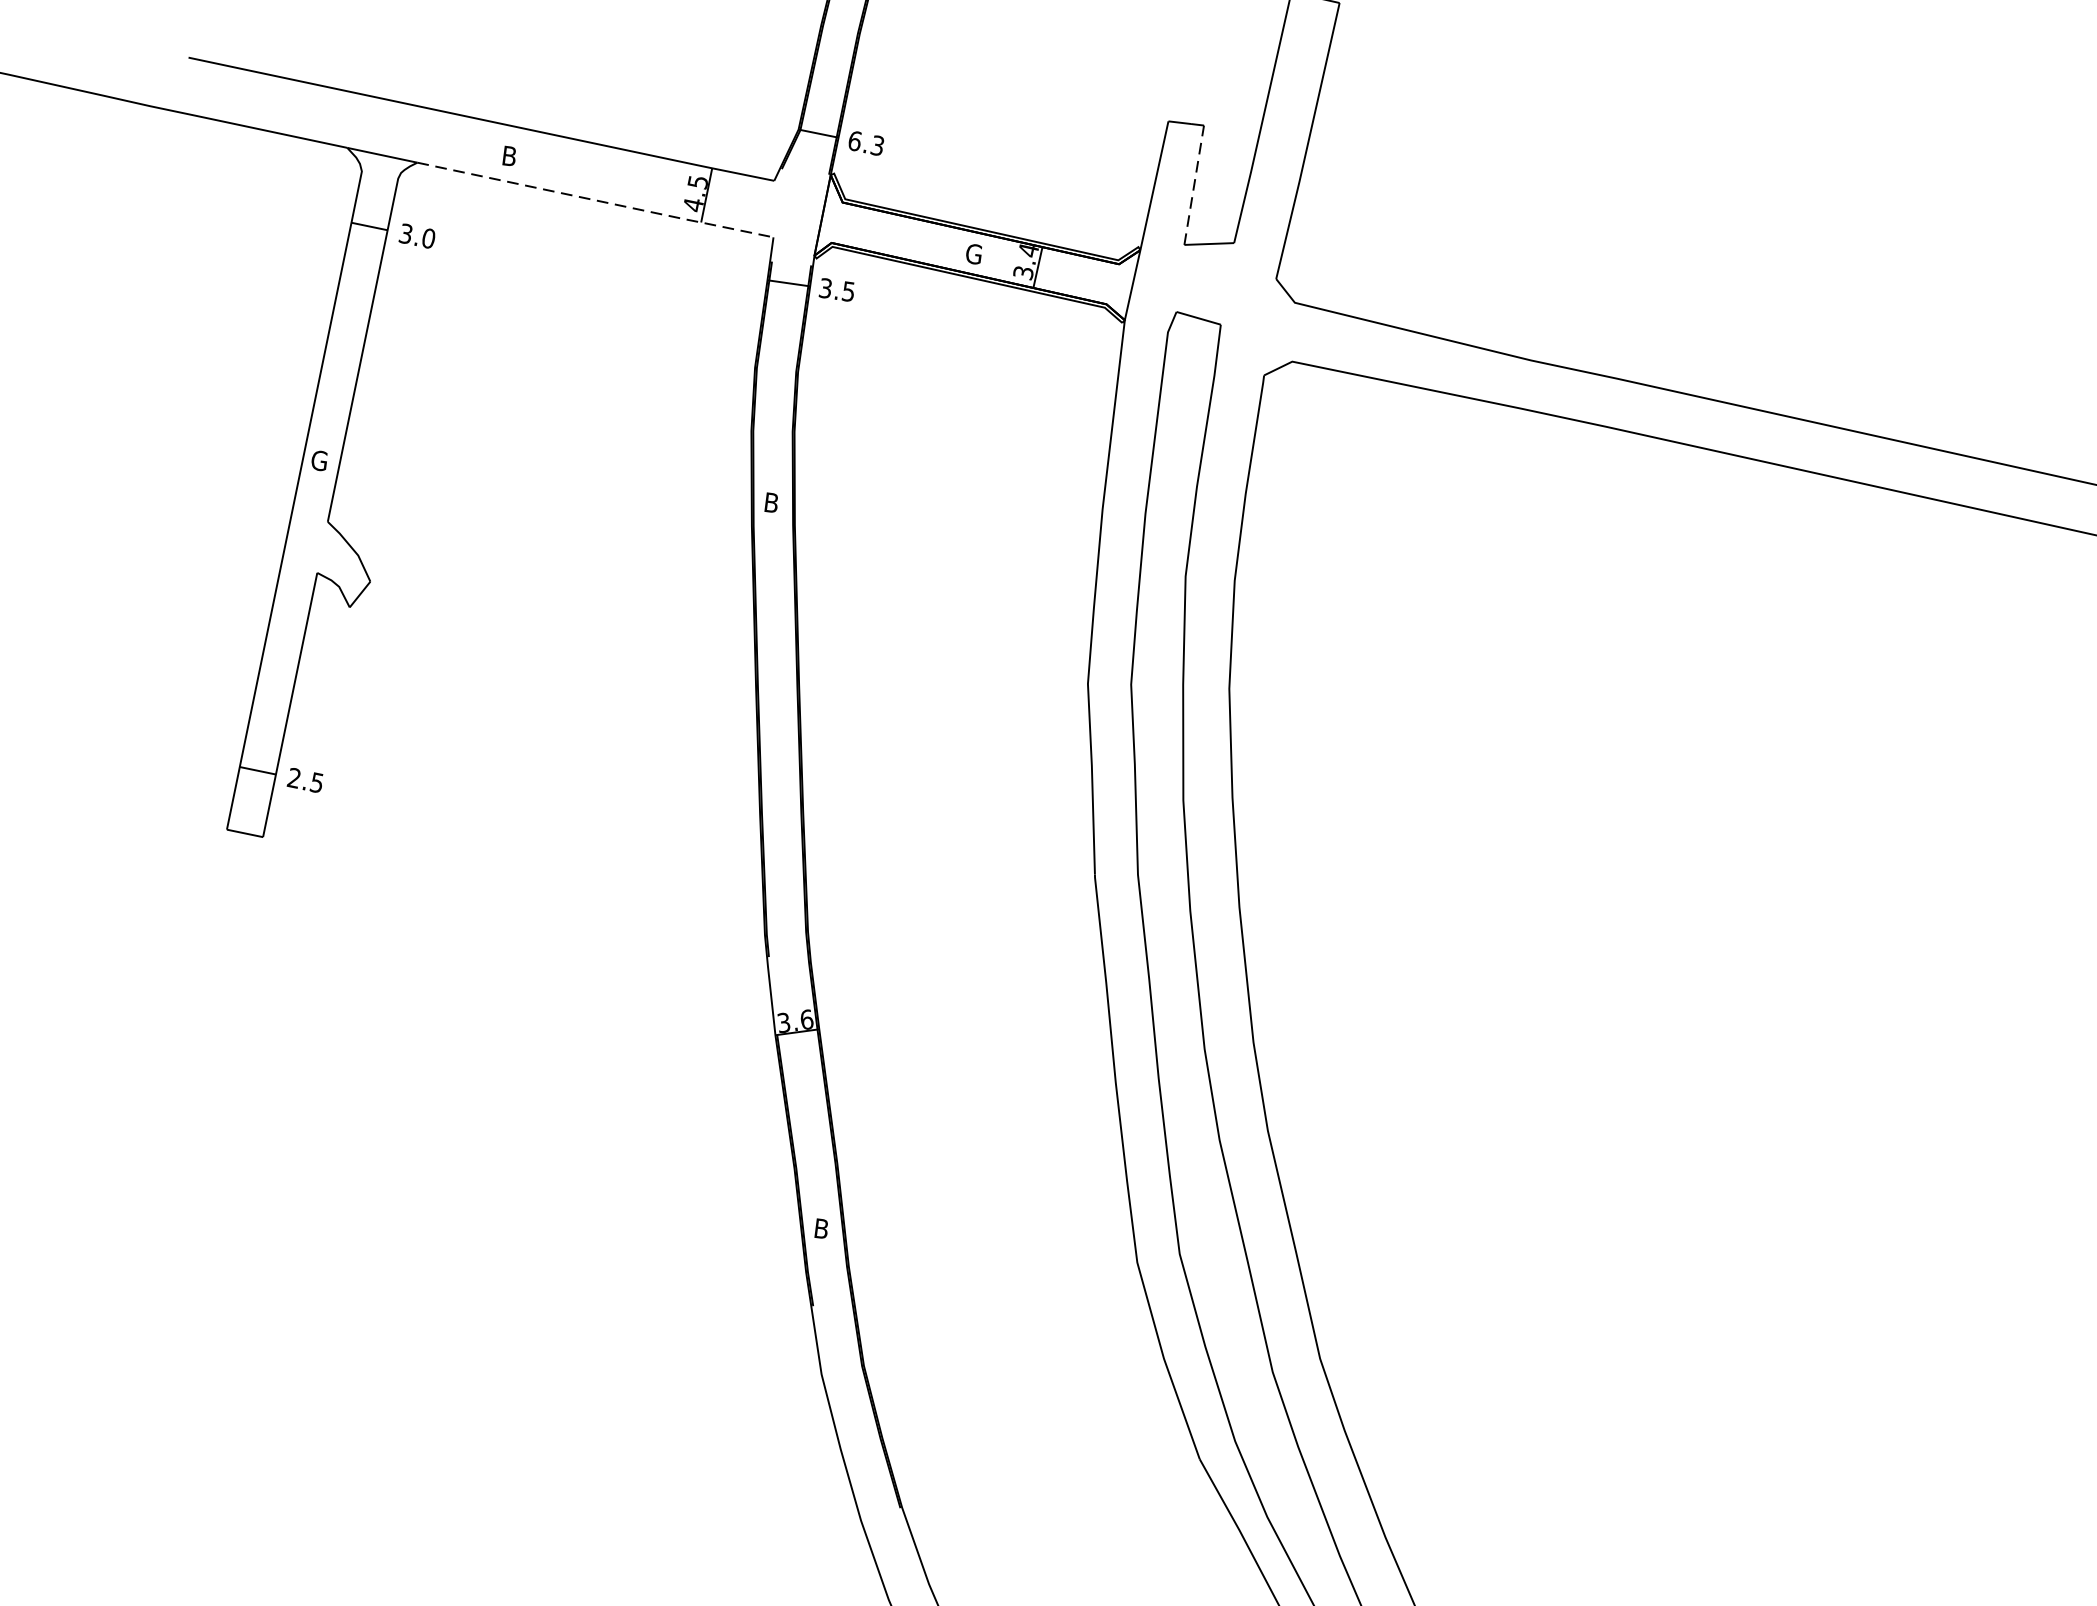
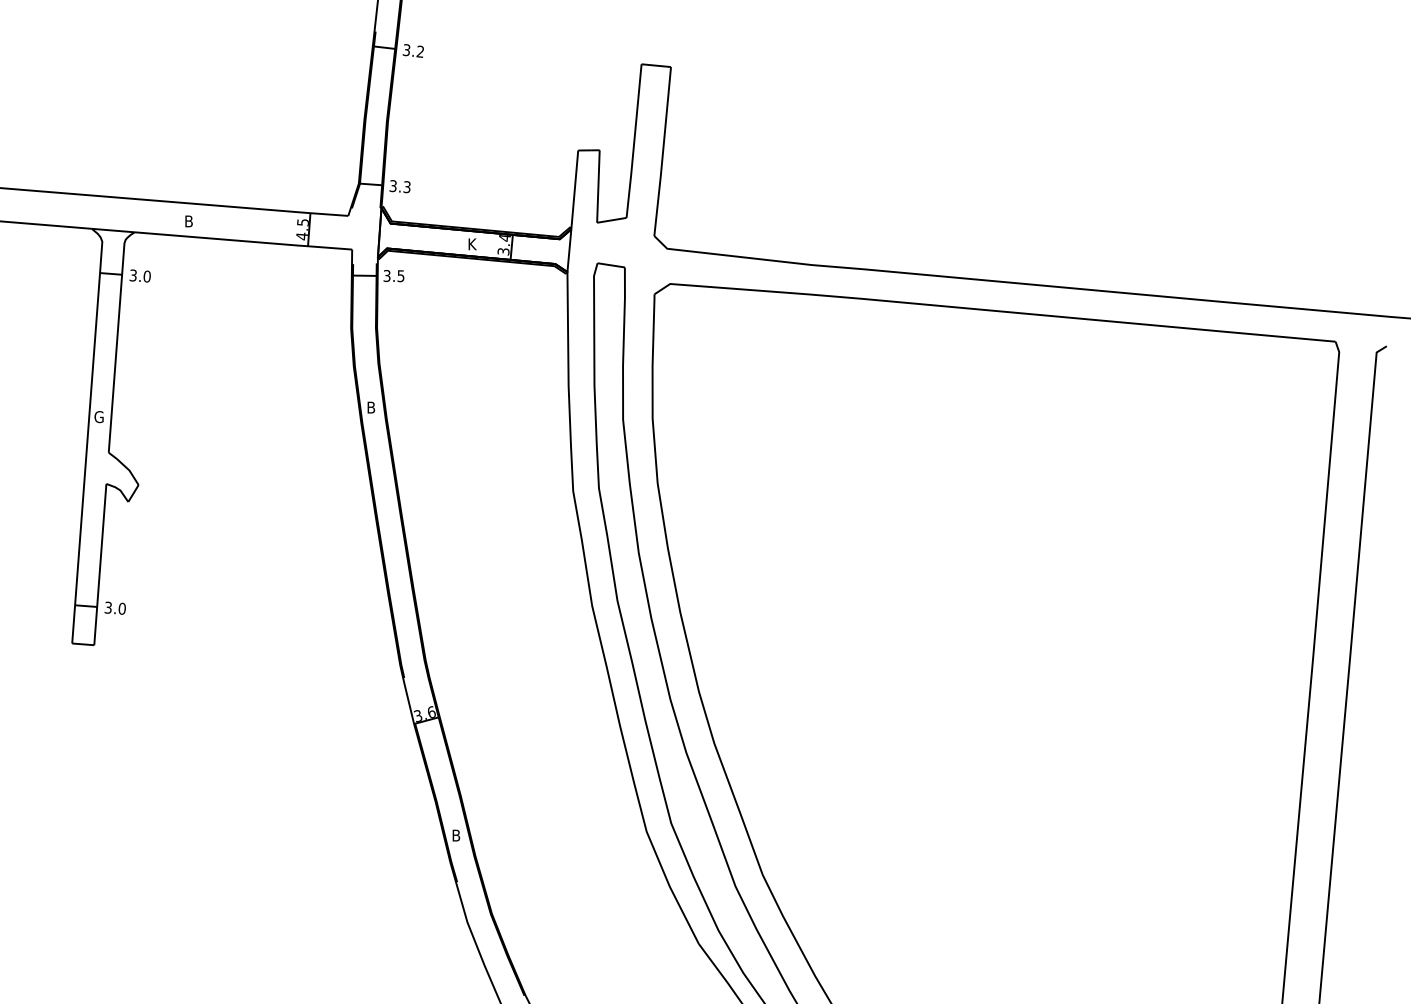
text: (853, 141) -> (392, 186), 6.3 -> 3.3
line: (1194, 185) -> (598, 186), dashed -> solid
line: (597, 201) -> (244, 241), dashed -> solid
text: (973, 254) -> (472, 244), G -> K
text: (304, 780) -> (114, 608), 2.5 -> 3.0

